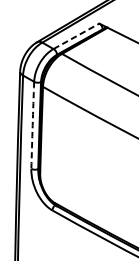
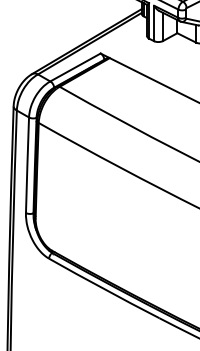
line: (76, 36) -> (75, 67), dashed -> solid
arc: (32, 125) -> (27, 165), dashed -> solid

